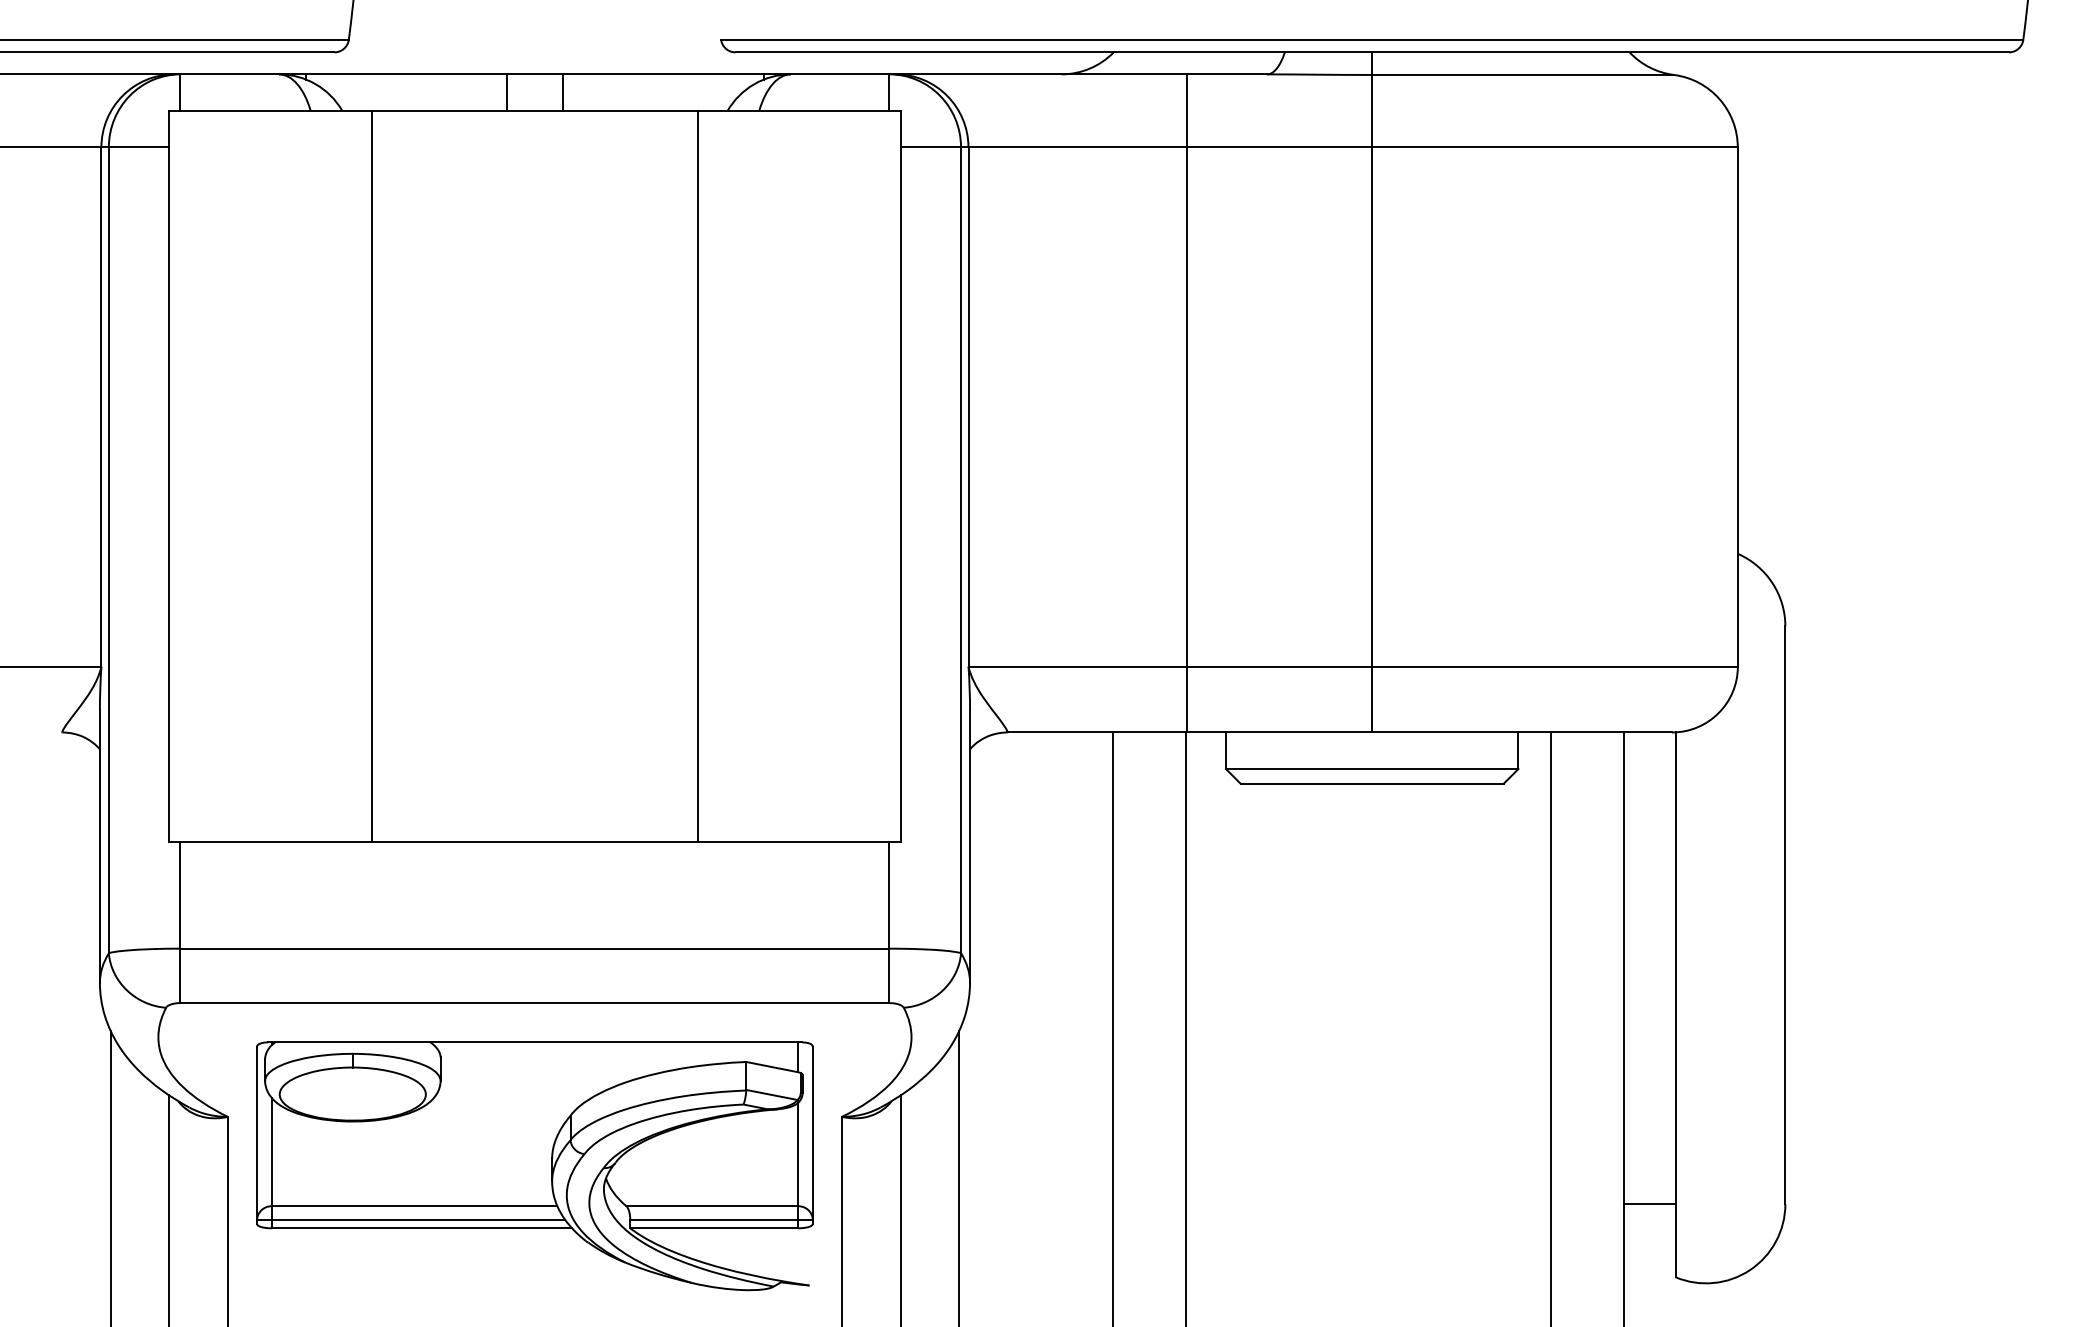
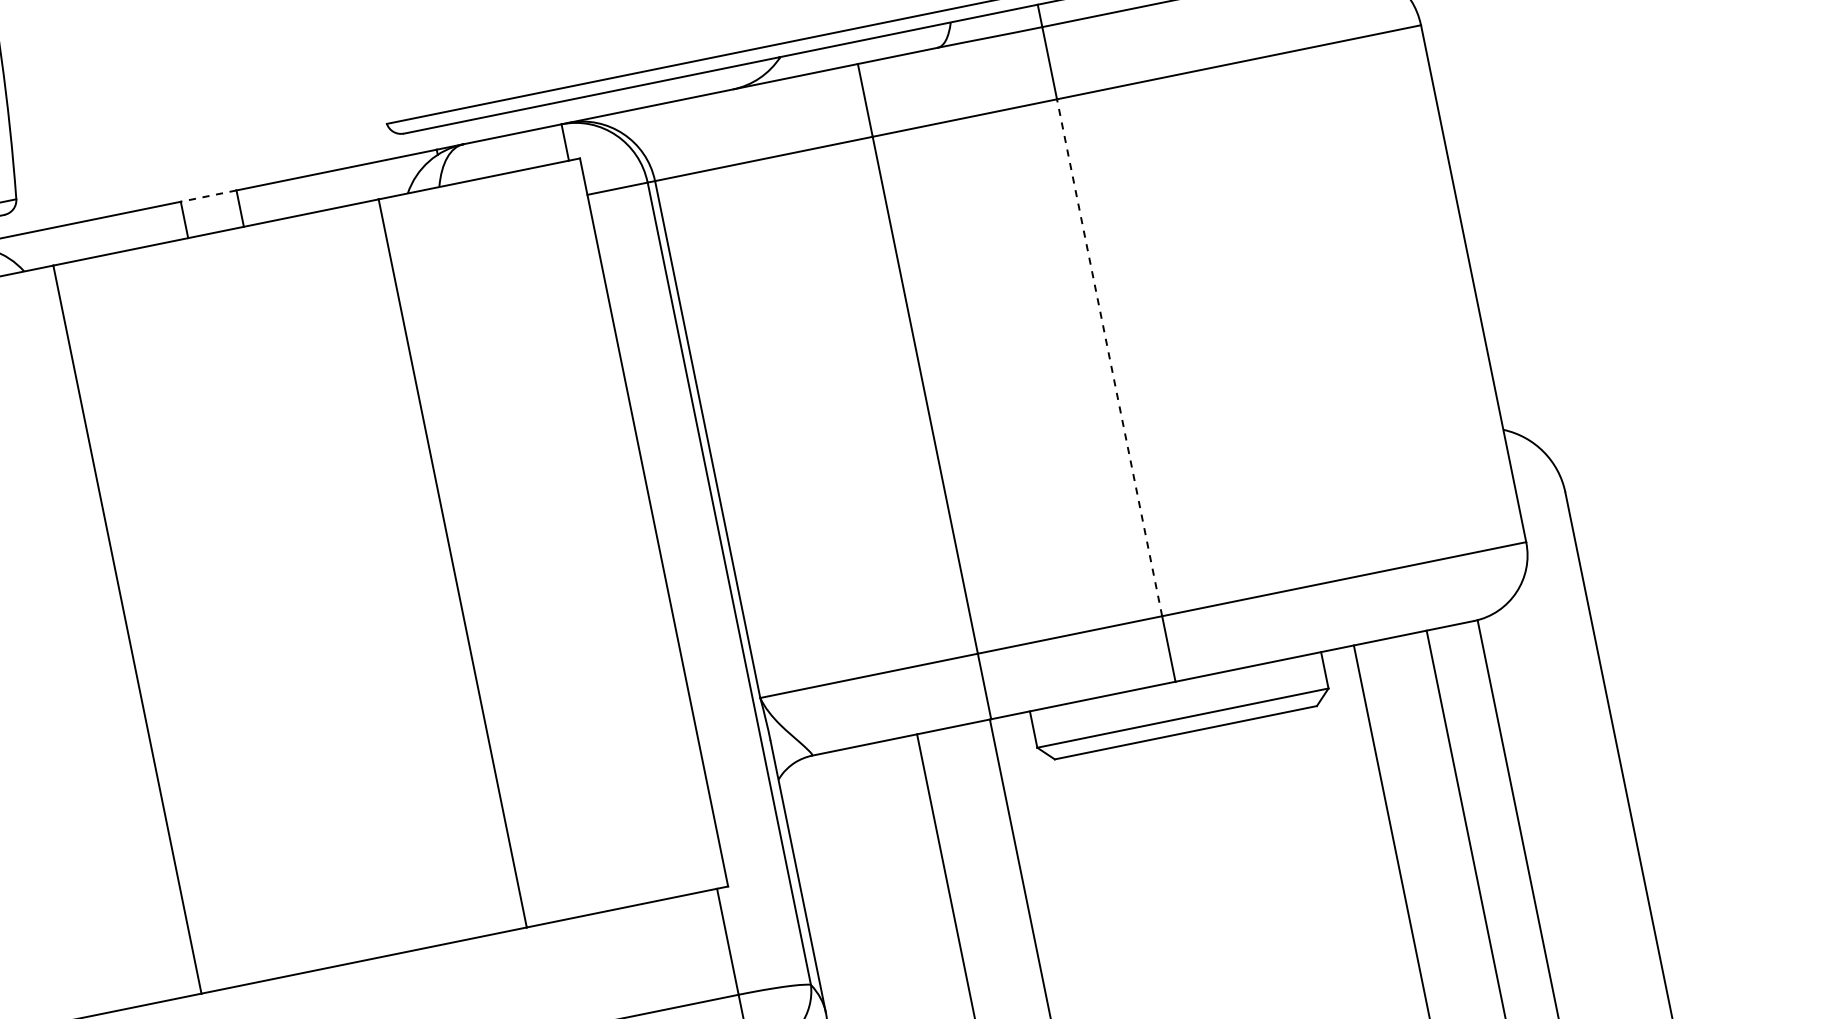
line: (534, 74) -> (208, 196), solid -> dashed
line: (1372, 407) -> (1109, 358), solid -> dashed

